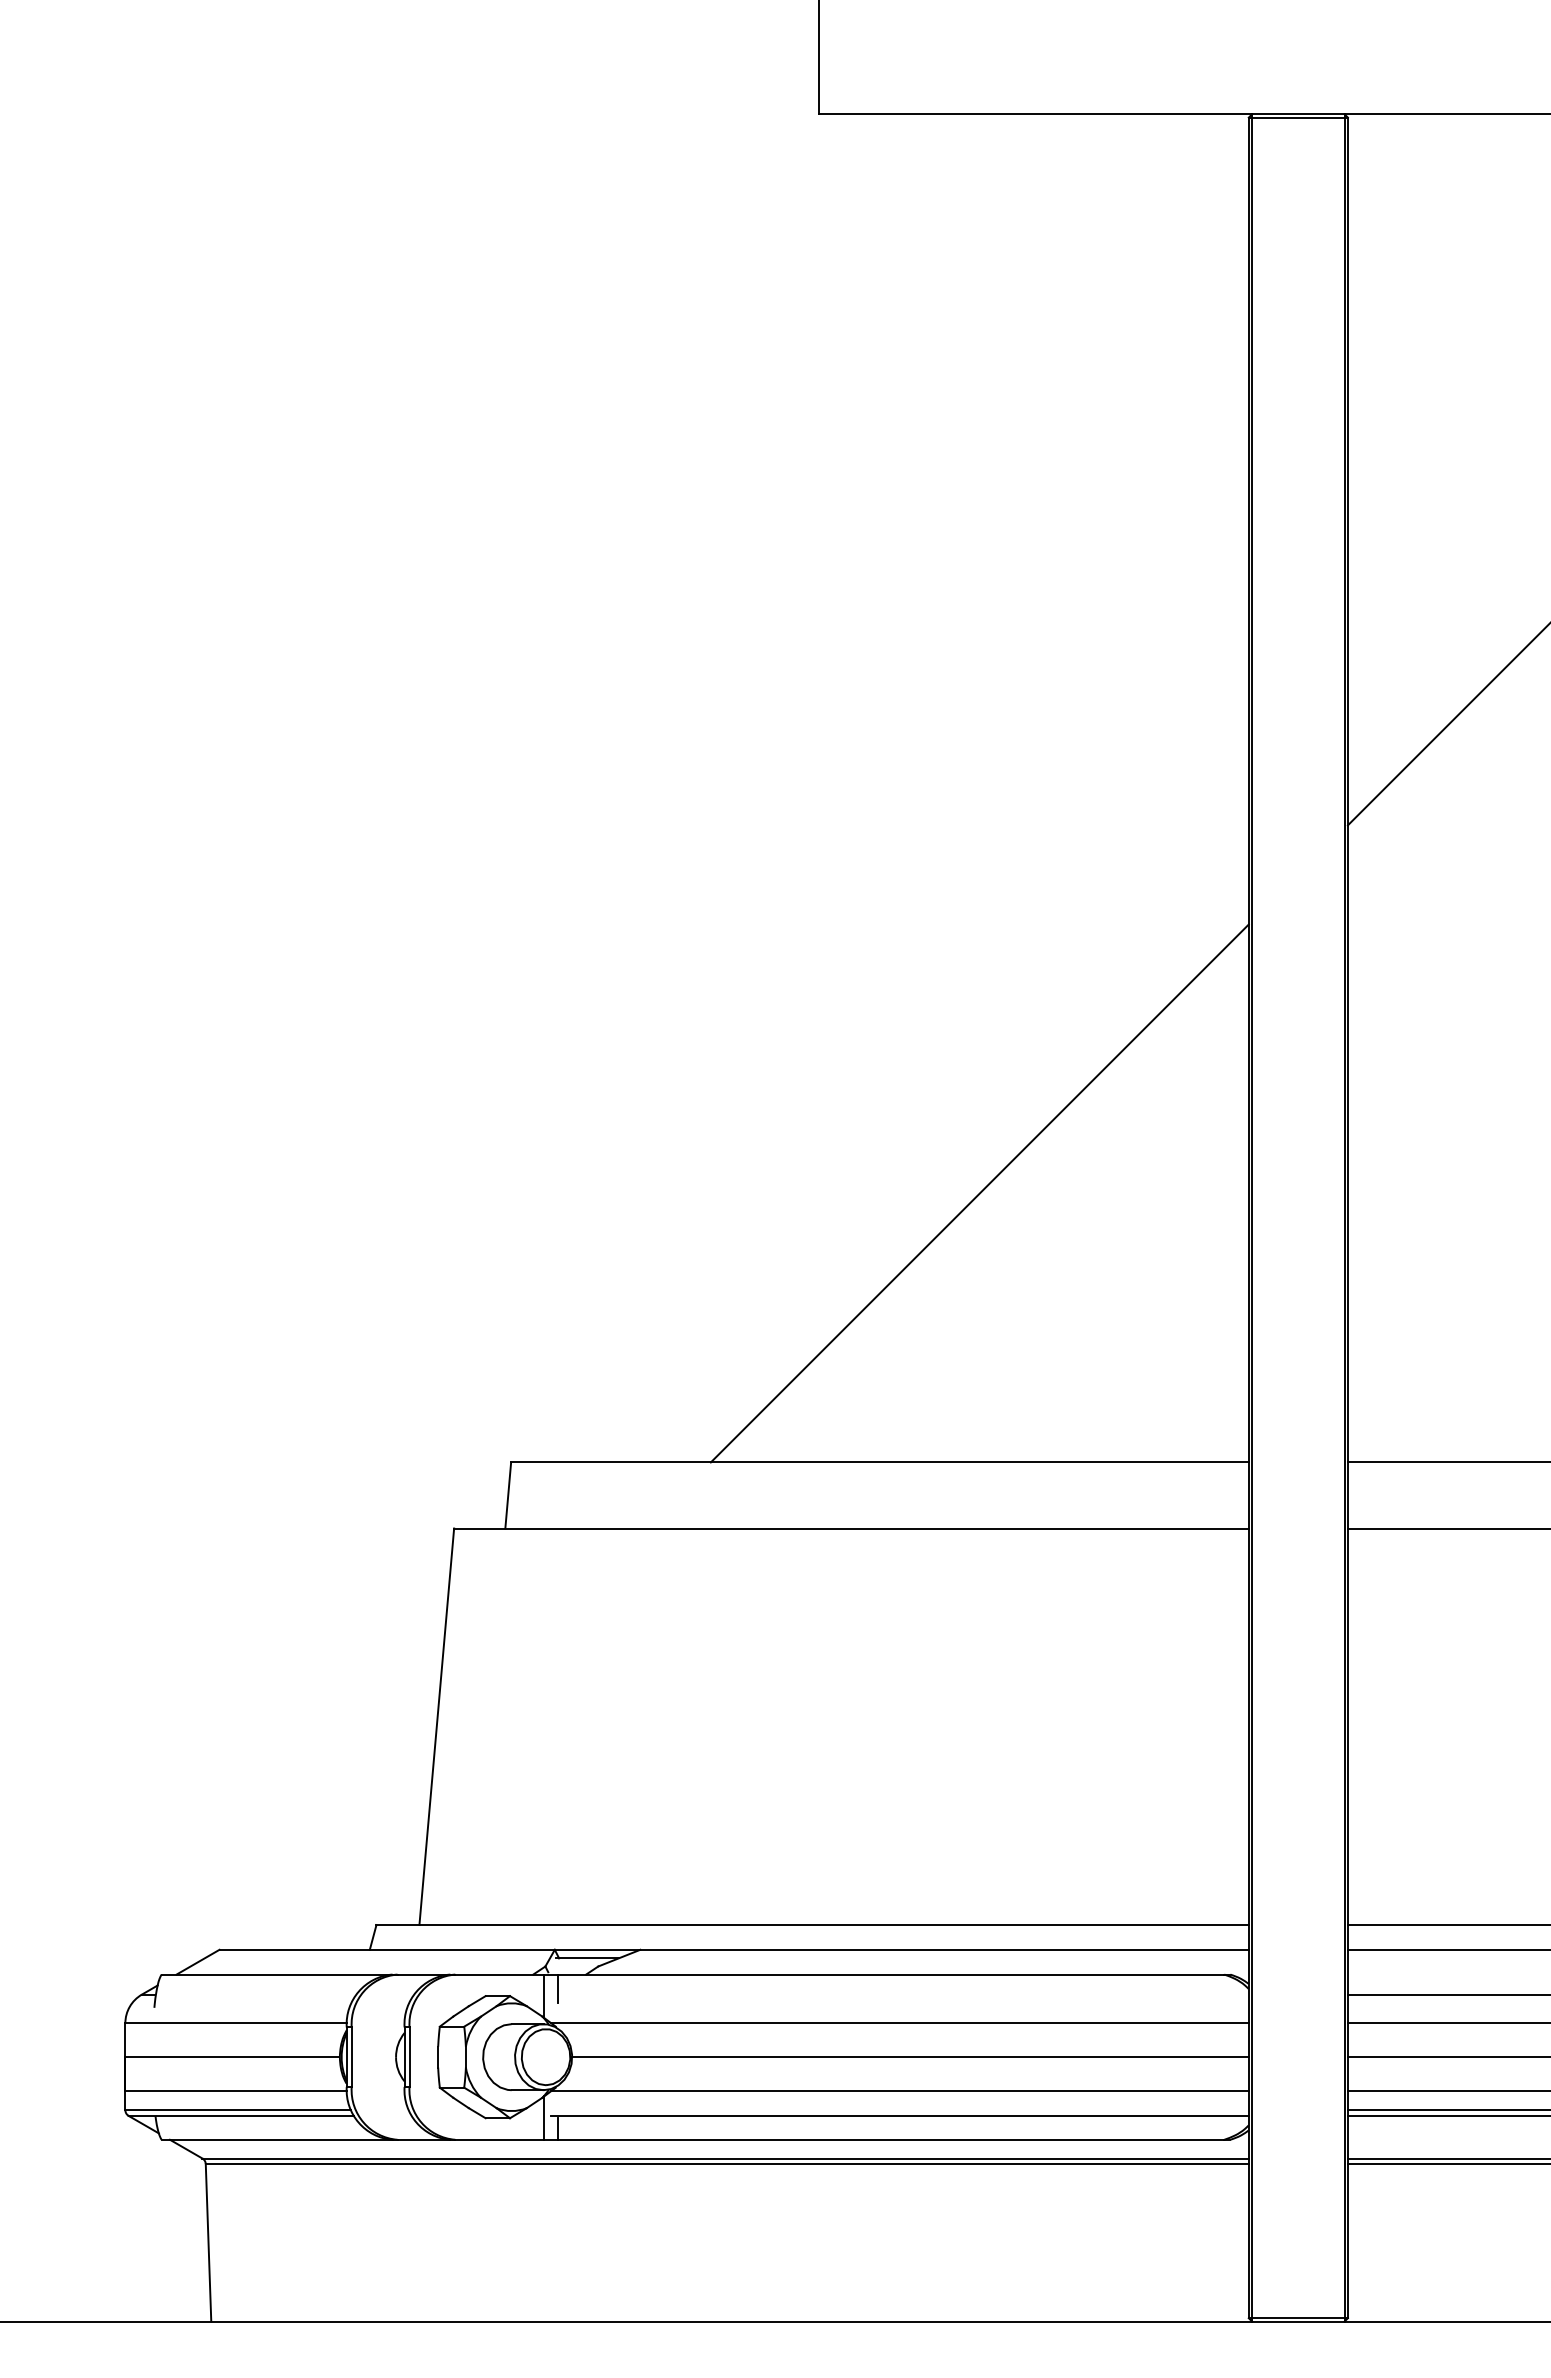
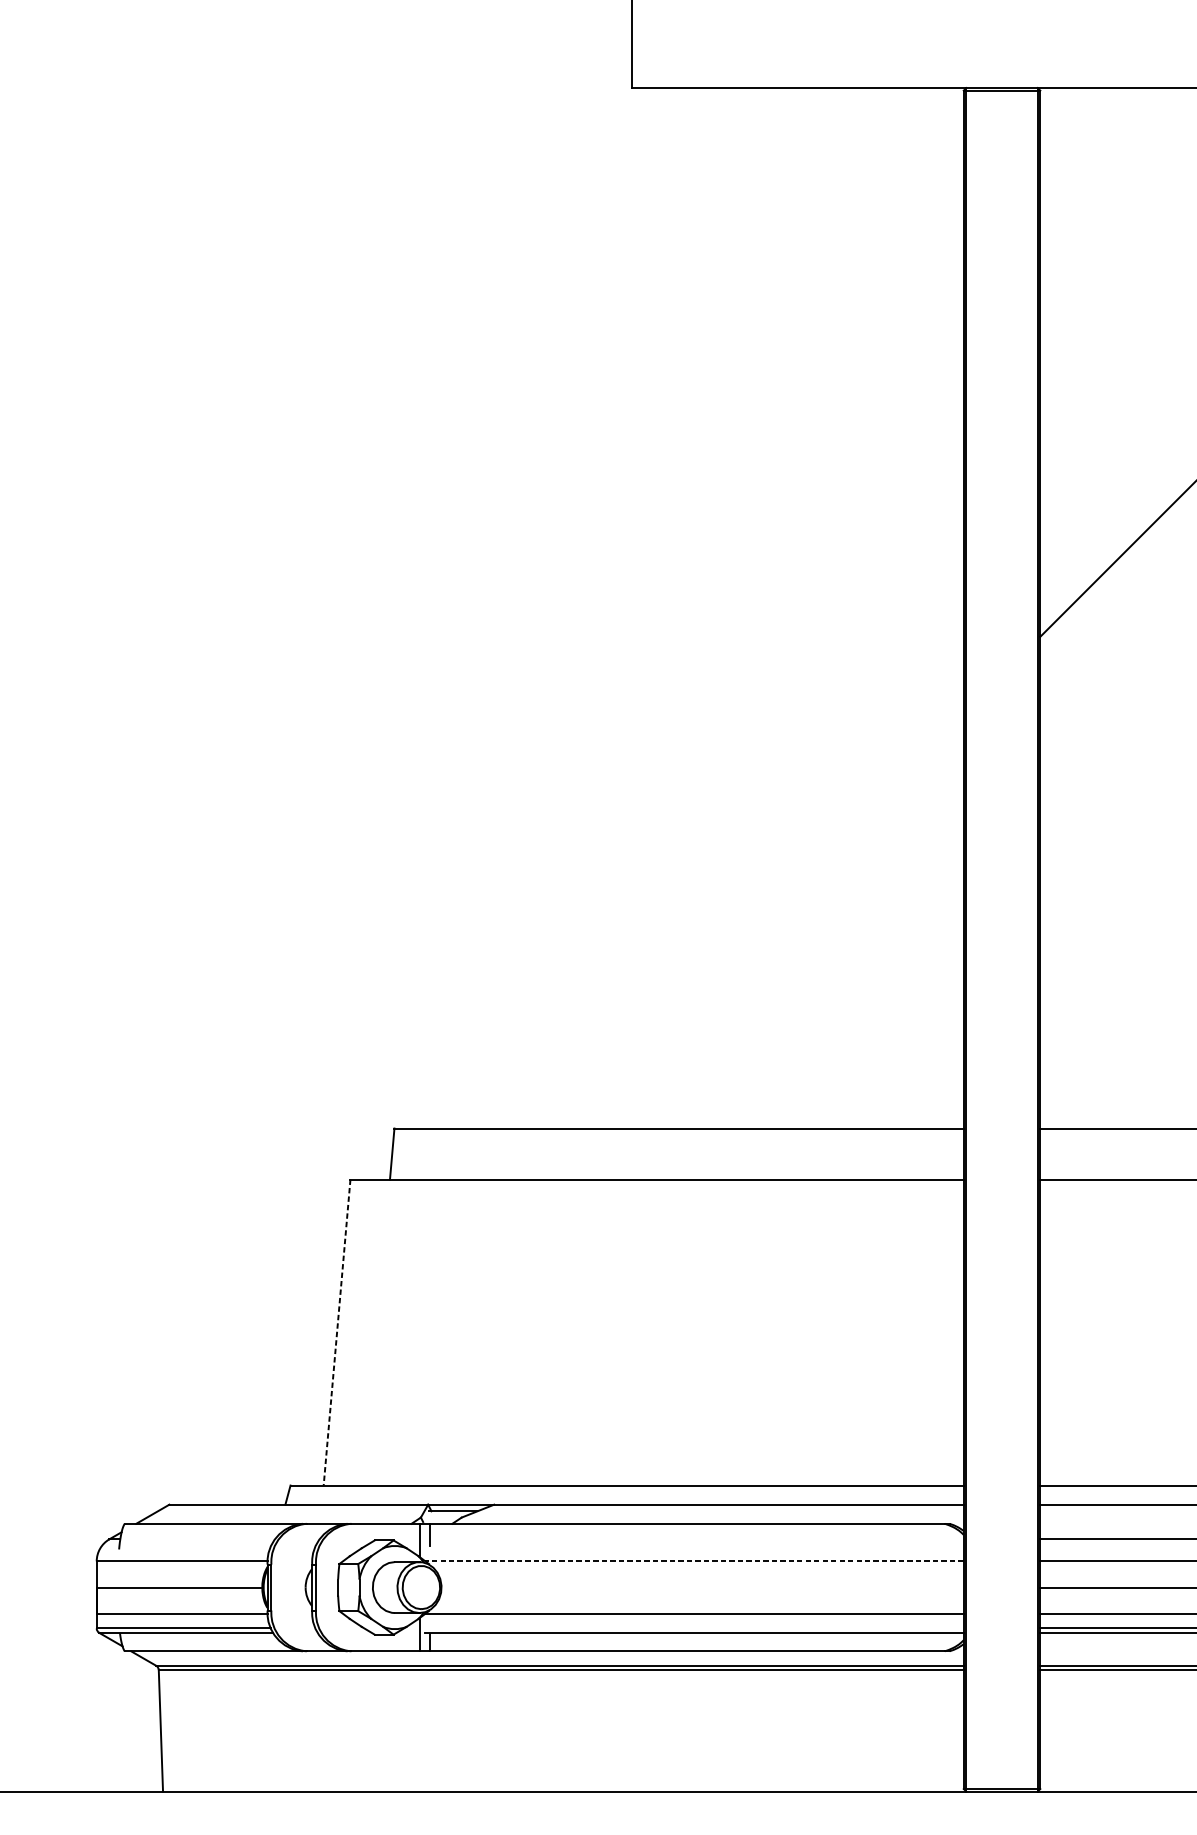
line: (979, 1193) -> (755, 920), removed
line: (436, 1727) -> (336, 1333), solid -> dashed
line: (899, 2023) -> (694, 1561), solid -> dashed
line: (910, 2057) -> (702, 1587), removed

